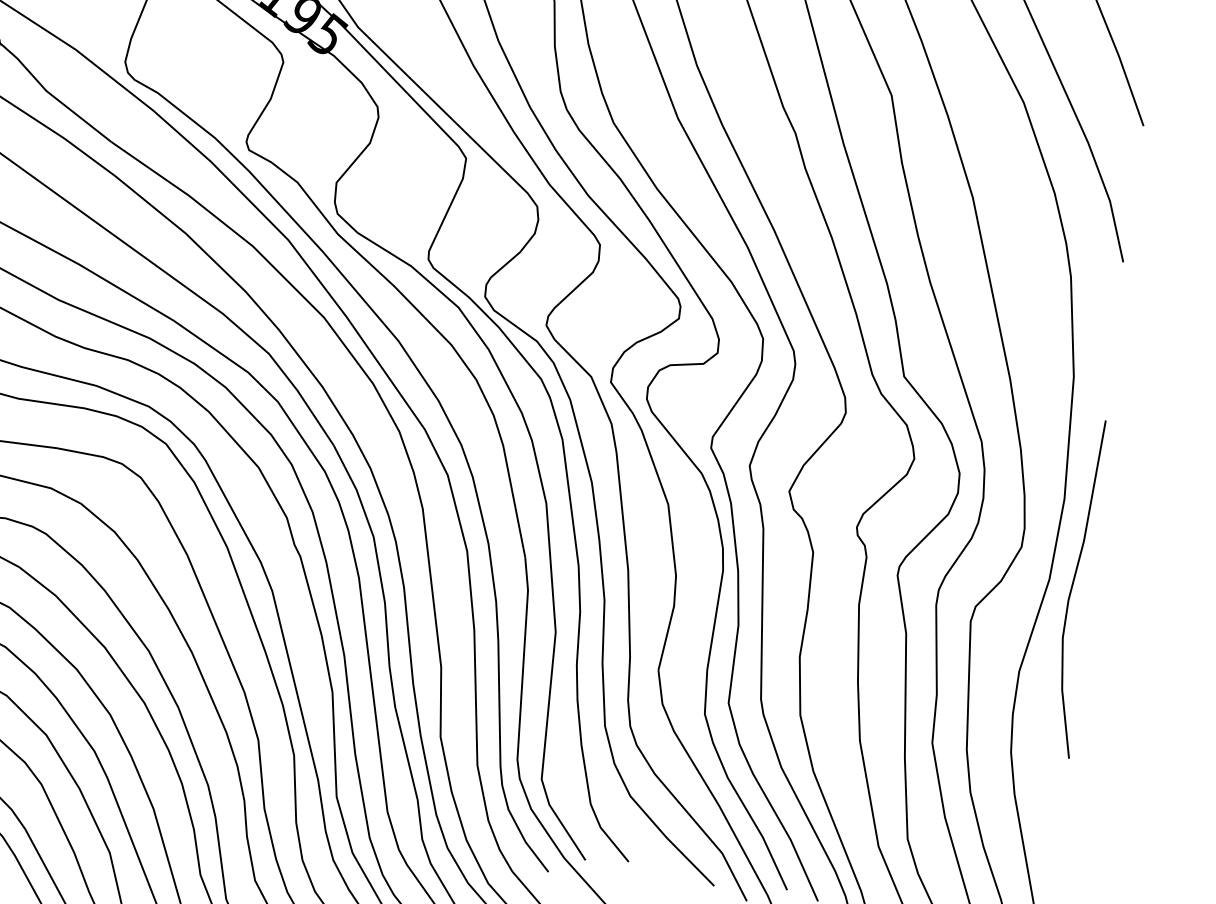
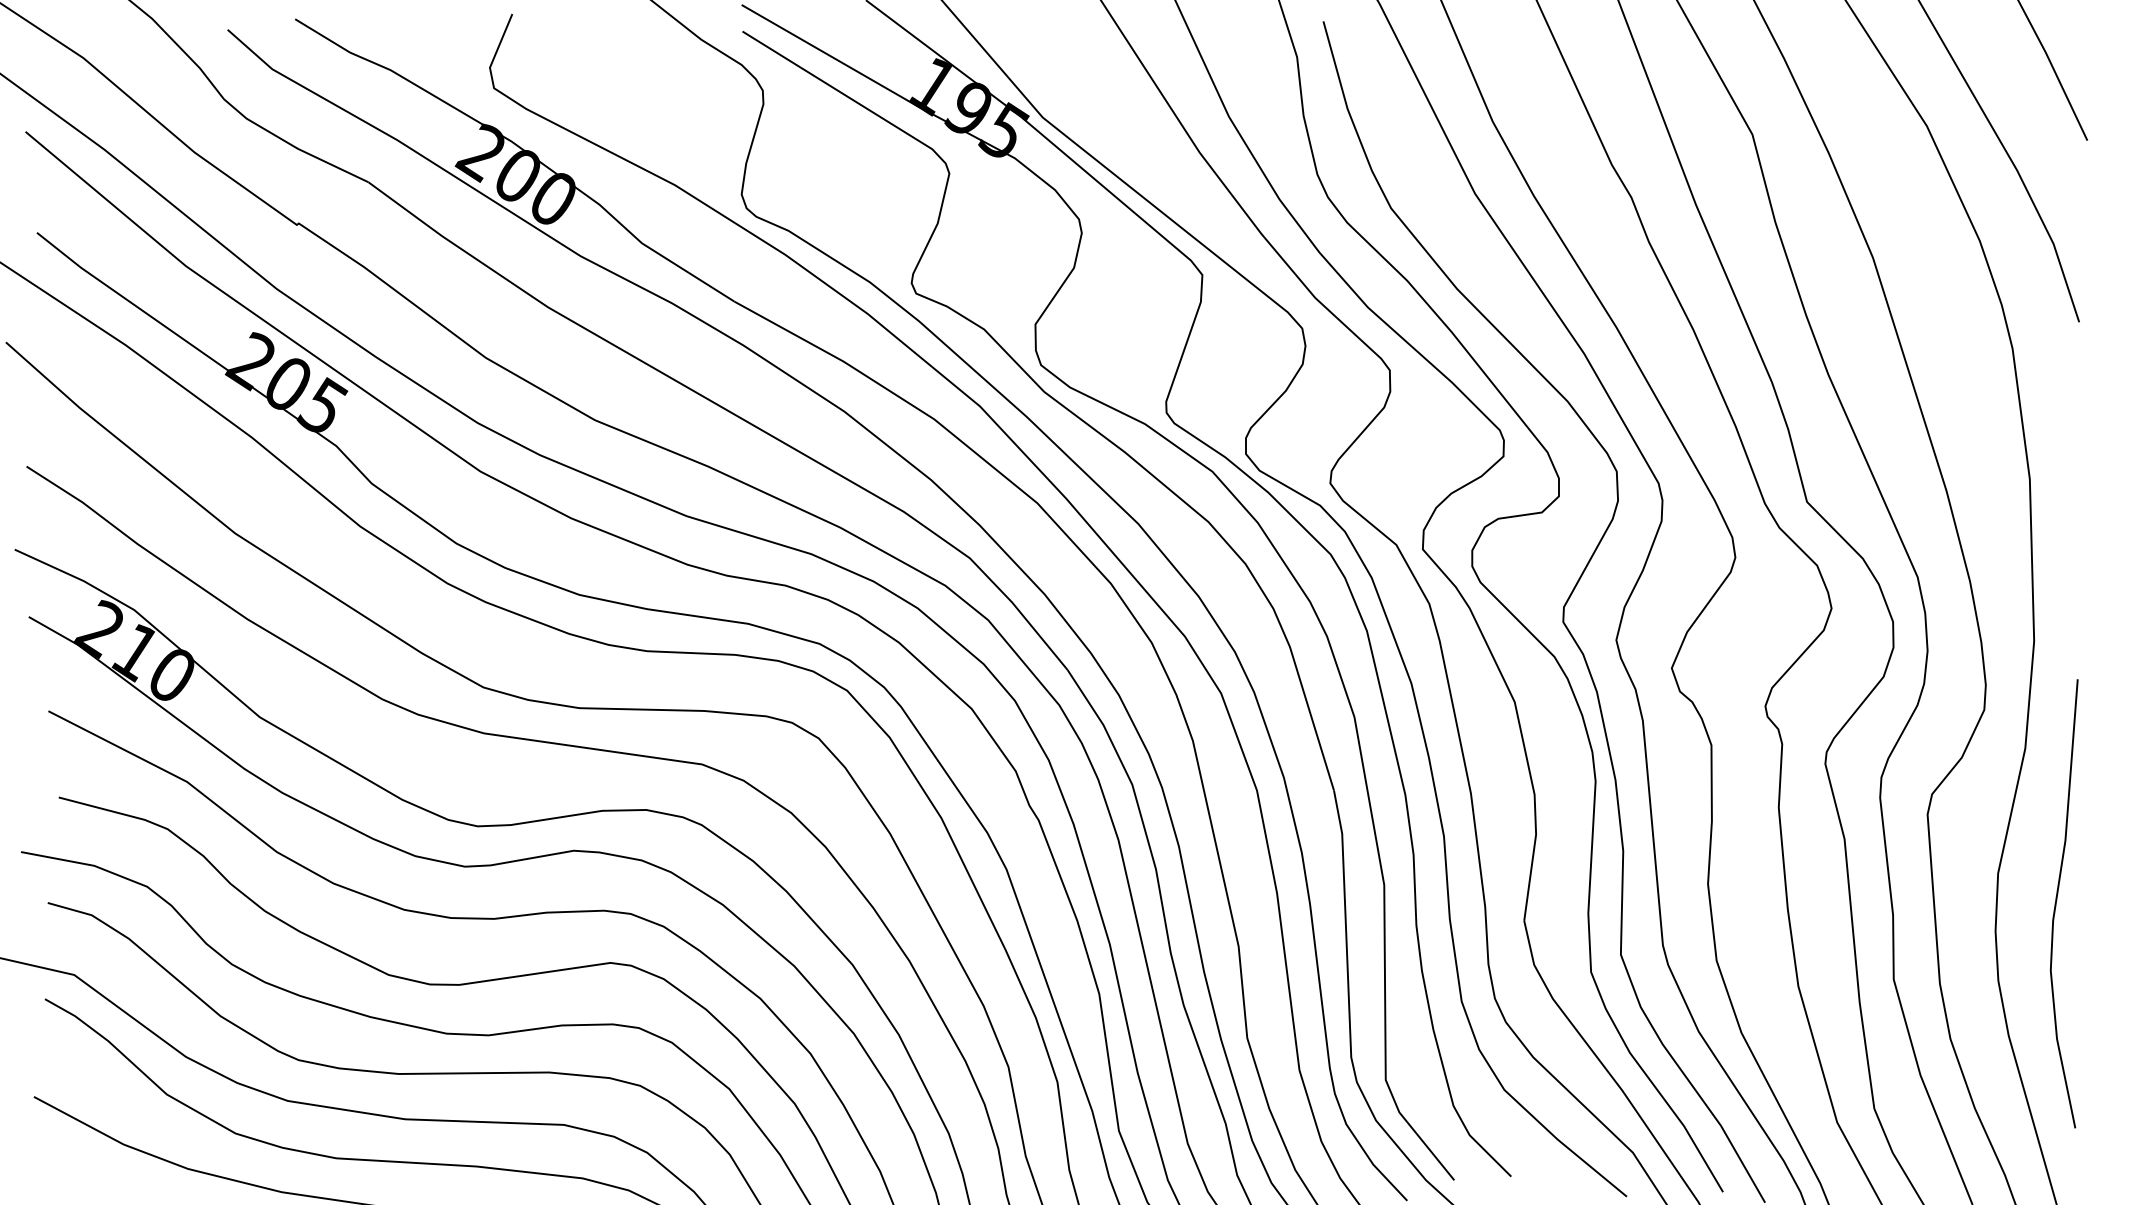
curve: (1073, 585) -> (2057, 900), moved

